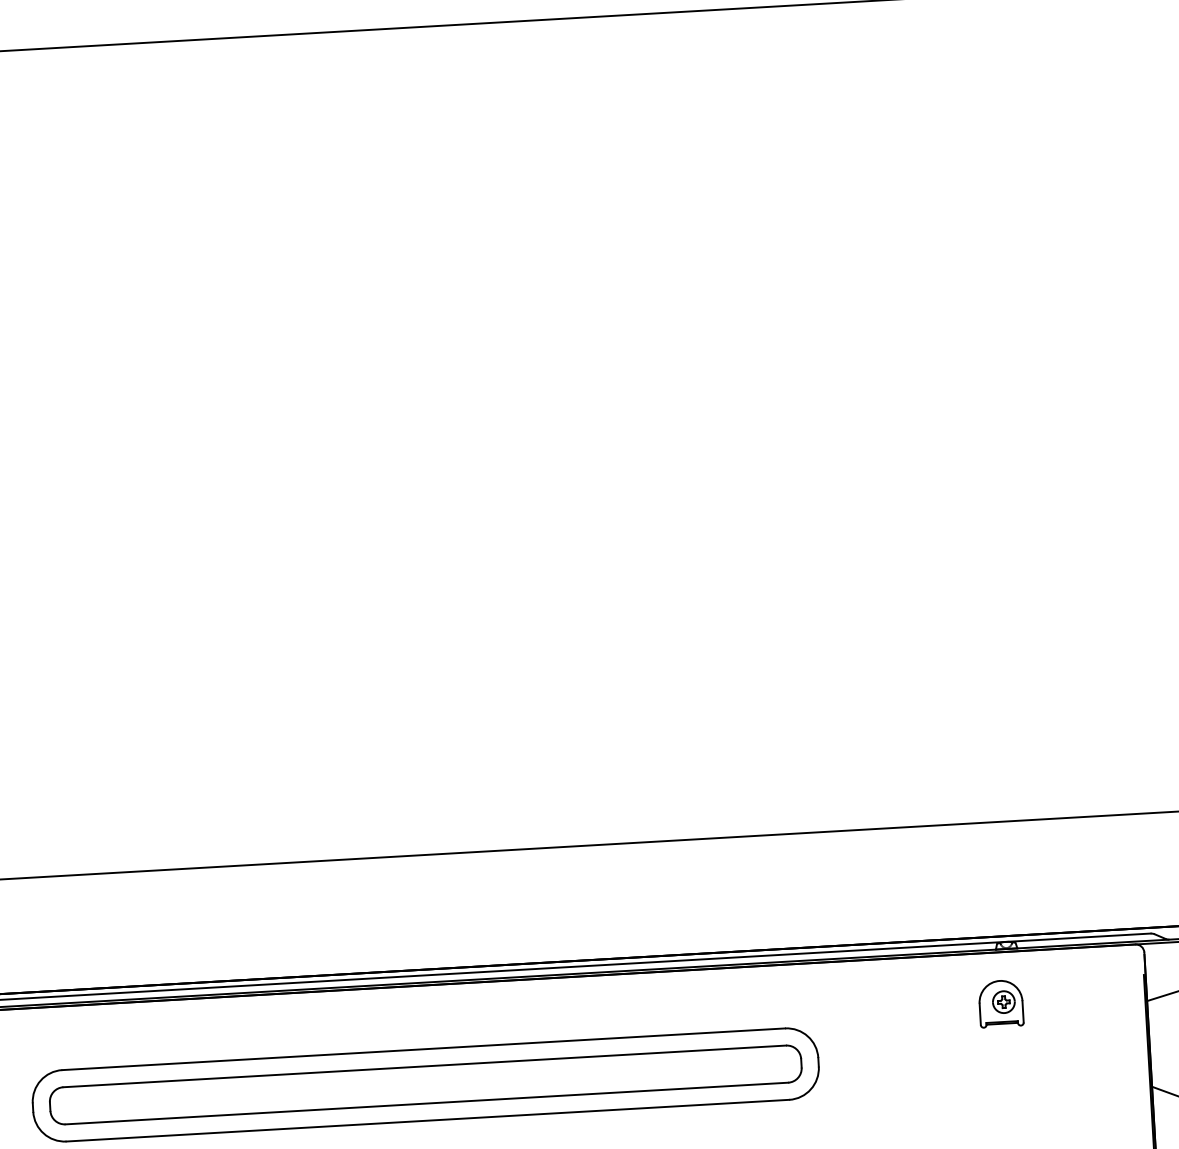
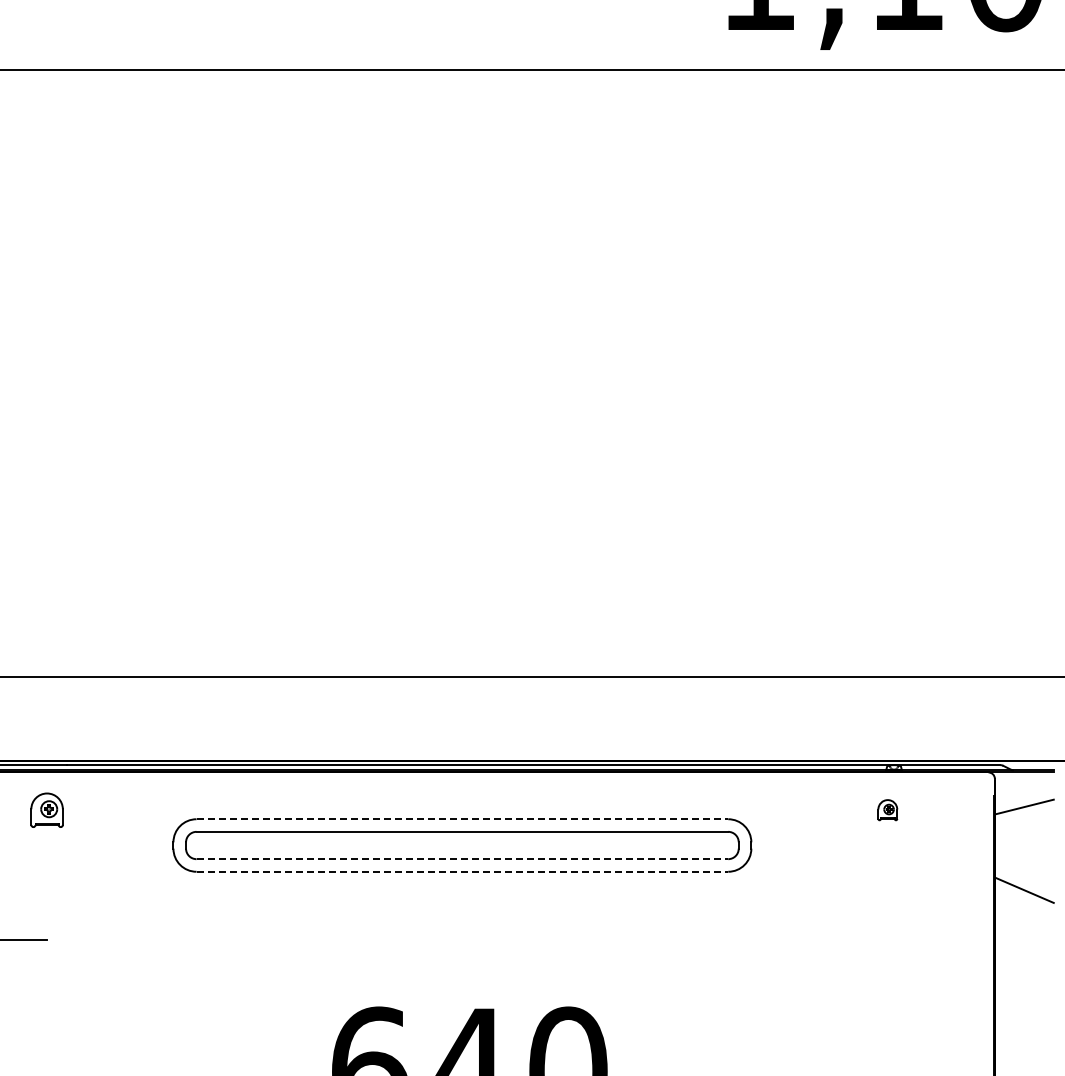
part: (1000, 1002) -> (887, 809), size x0.6
line: (423, 1049) -> (462, 819), solid -> dashed
line: (427, 1103) -> (462, 859), solid -> dashed
line: (427, 1120) -> (462, 871), solid -> dashed

